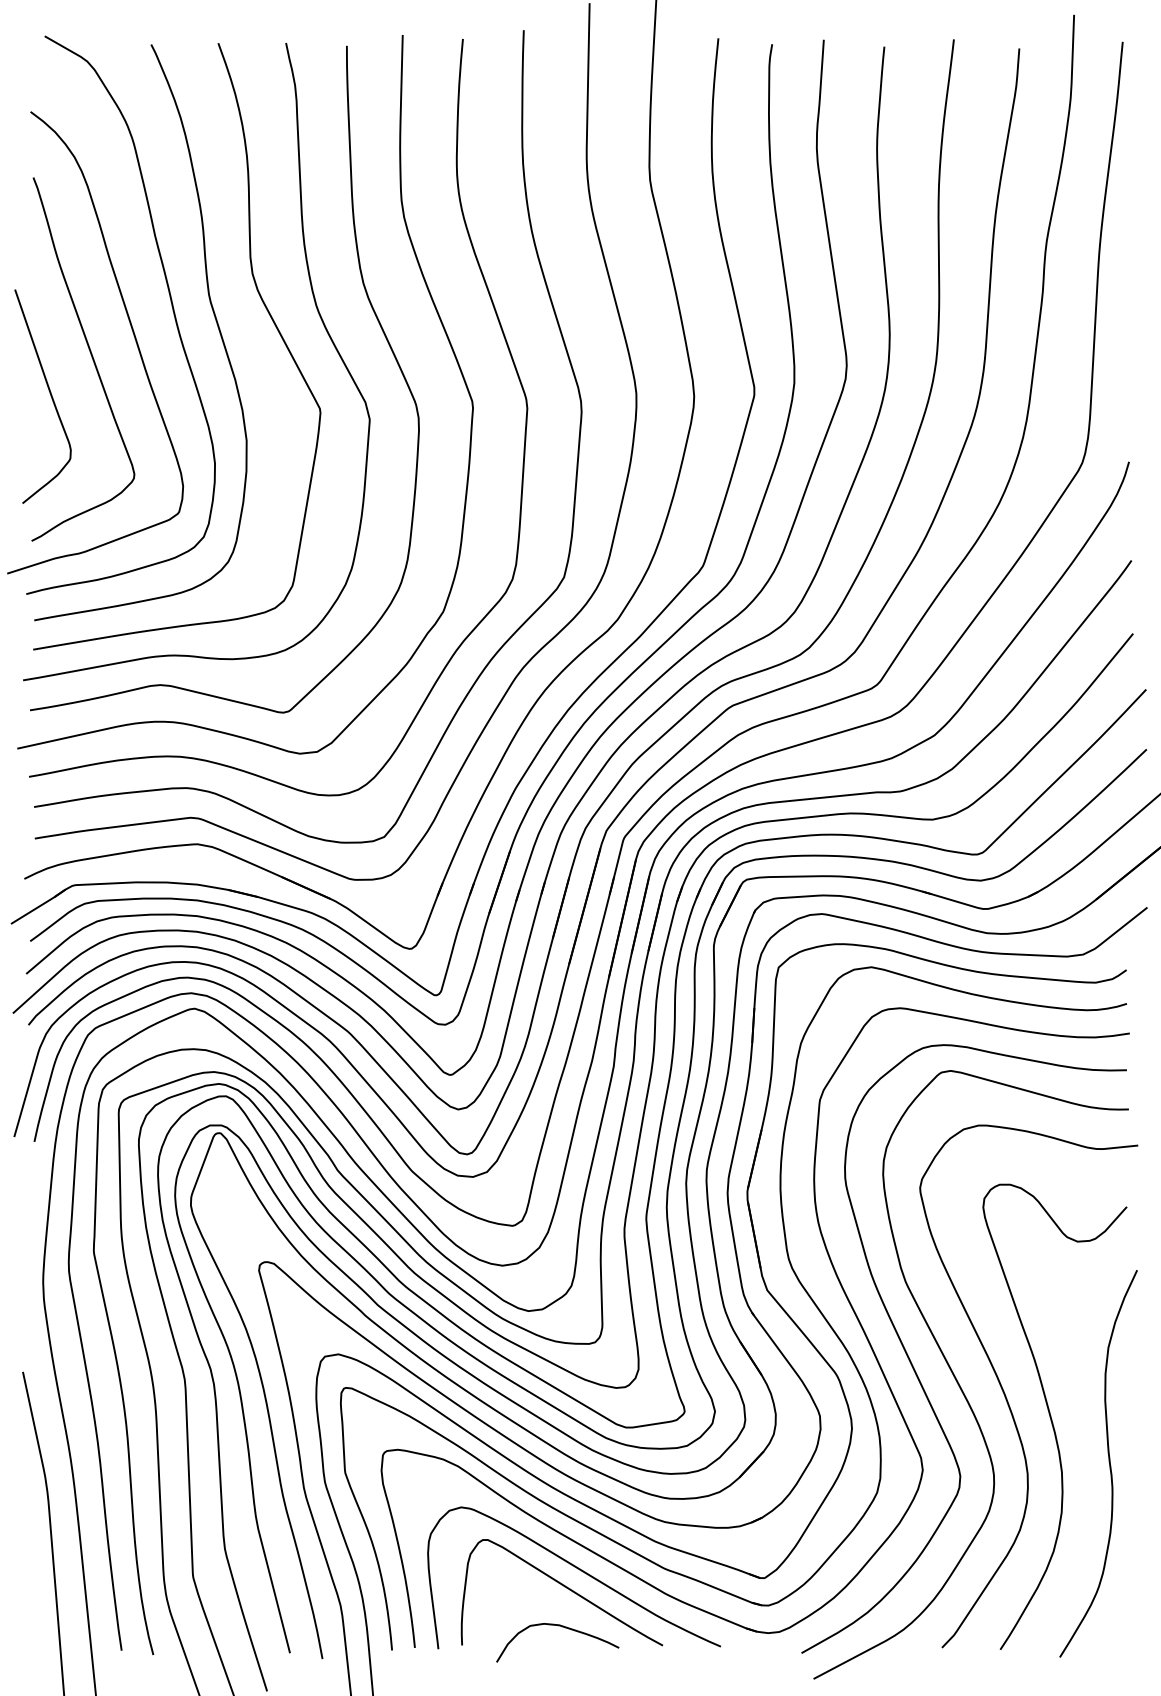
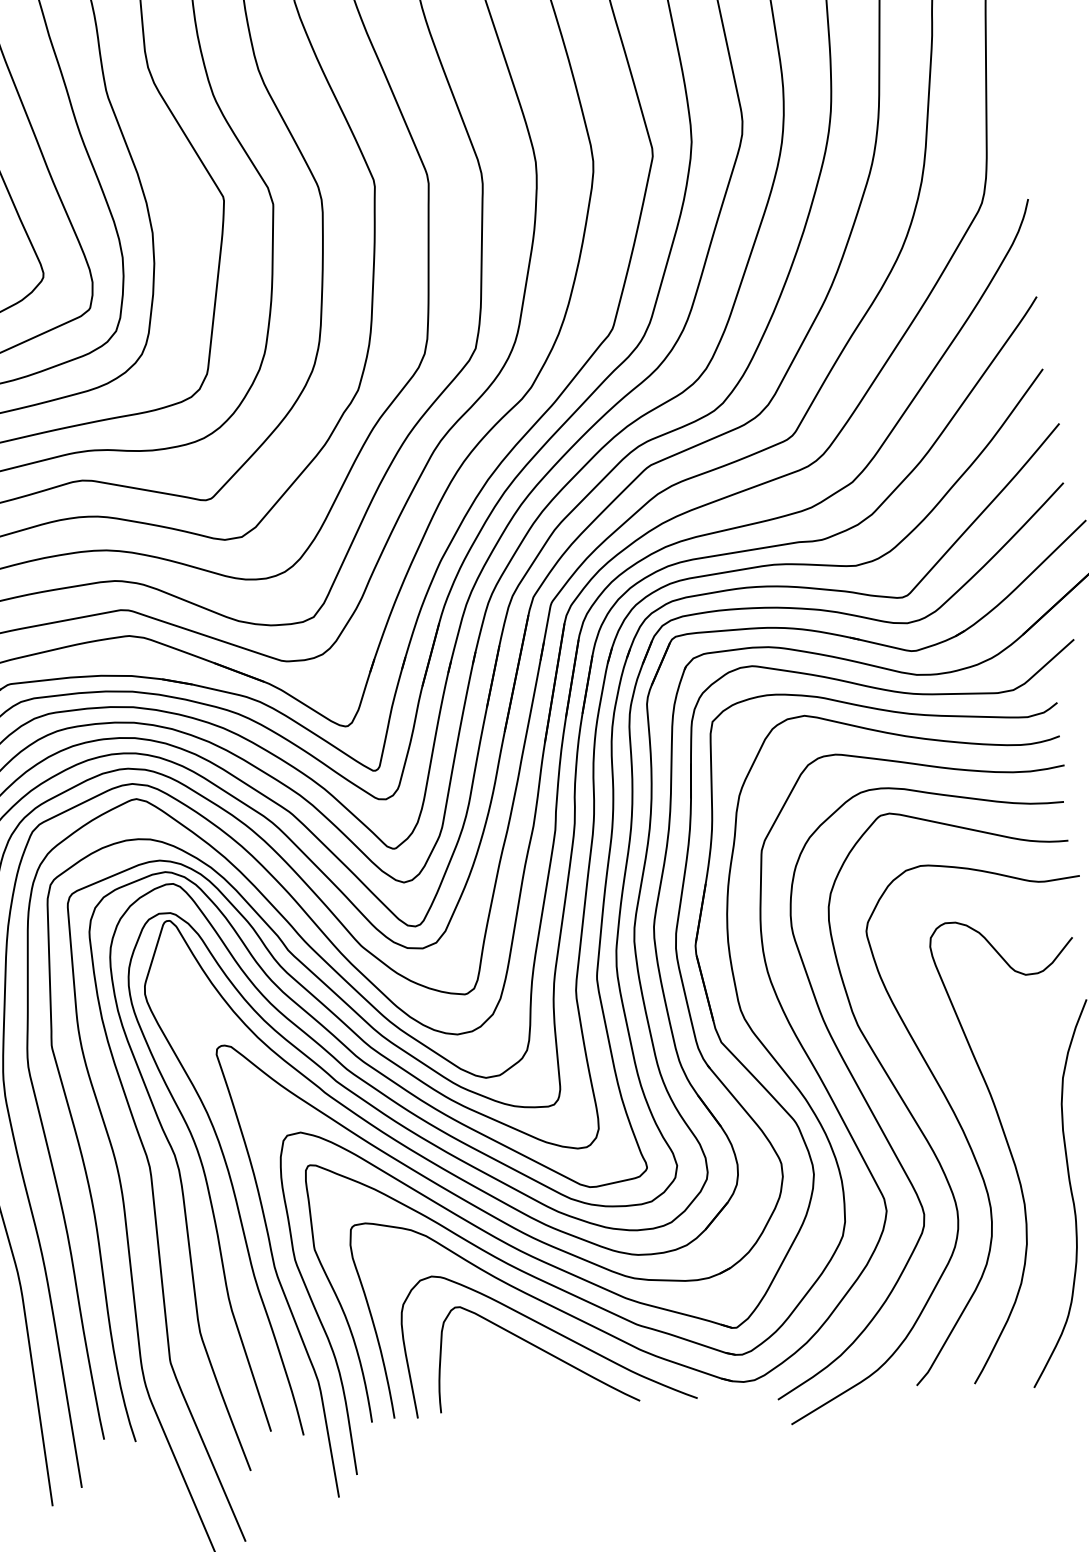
curve: (562, 1627) -> (539, 1389), removed

